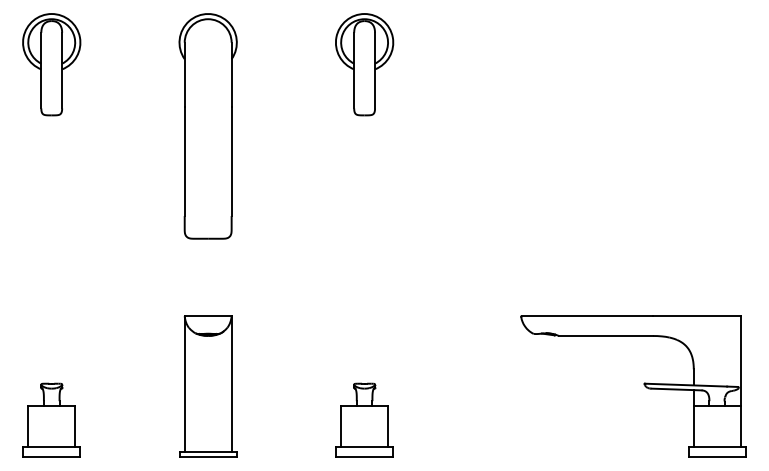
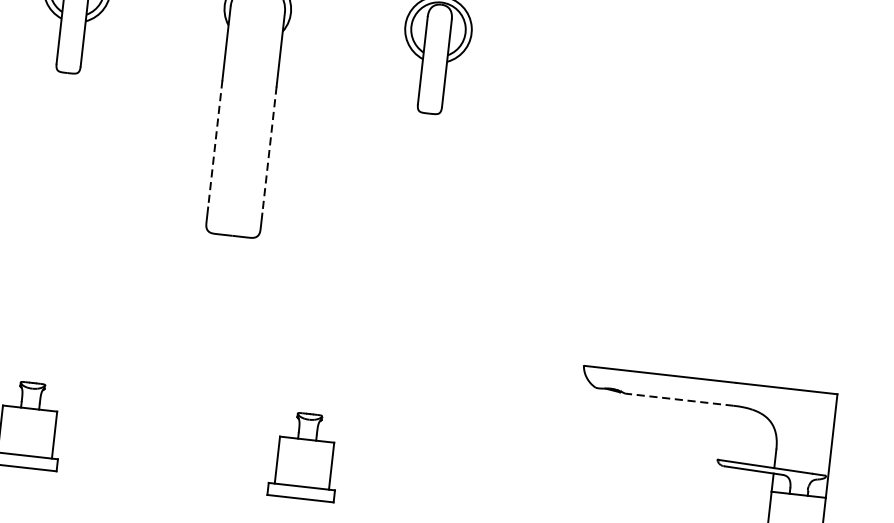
line: (184, 161) -> (215, 143), solid -> dashed
line: (231, 161) -> (269, 149), solid -> dashed
line: (606, 336) -> (679, 400), solid -> dashed
part: (208, 386) -> (213, 406), removed
part: (364, 419) -> (305, 455), moved

